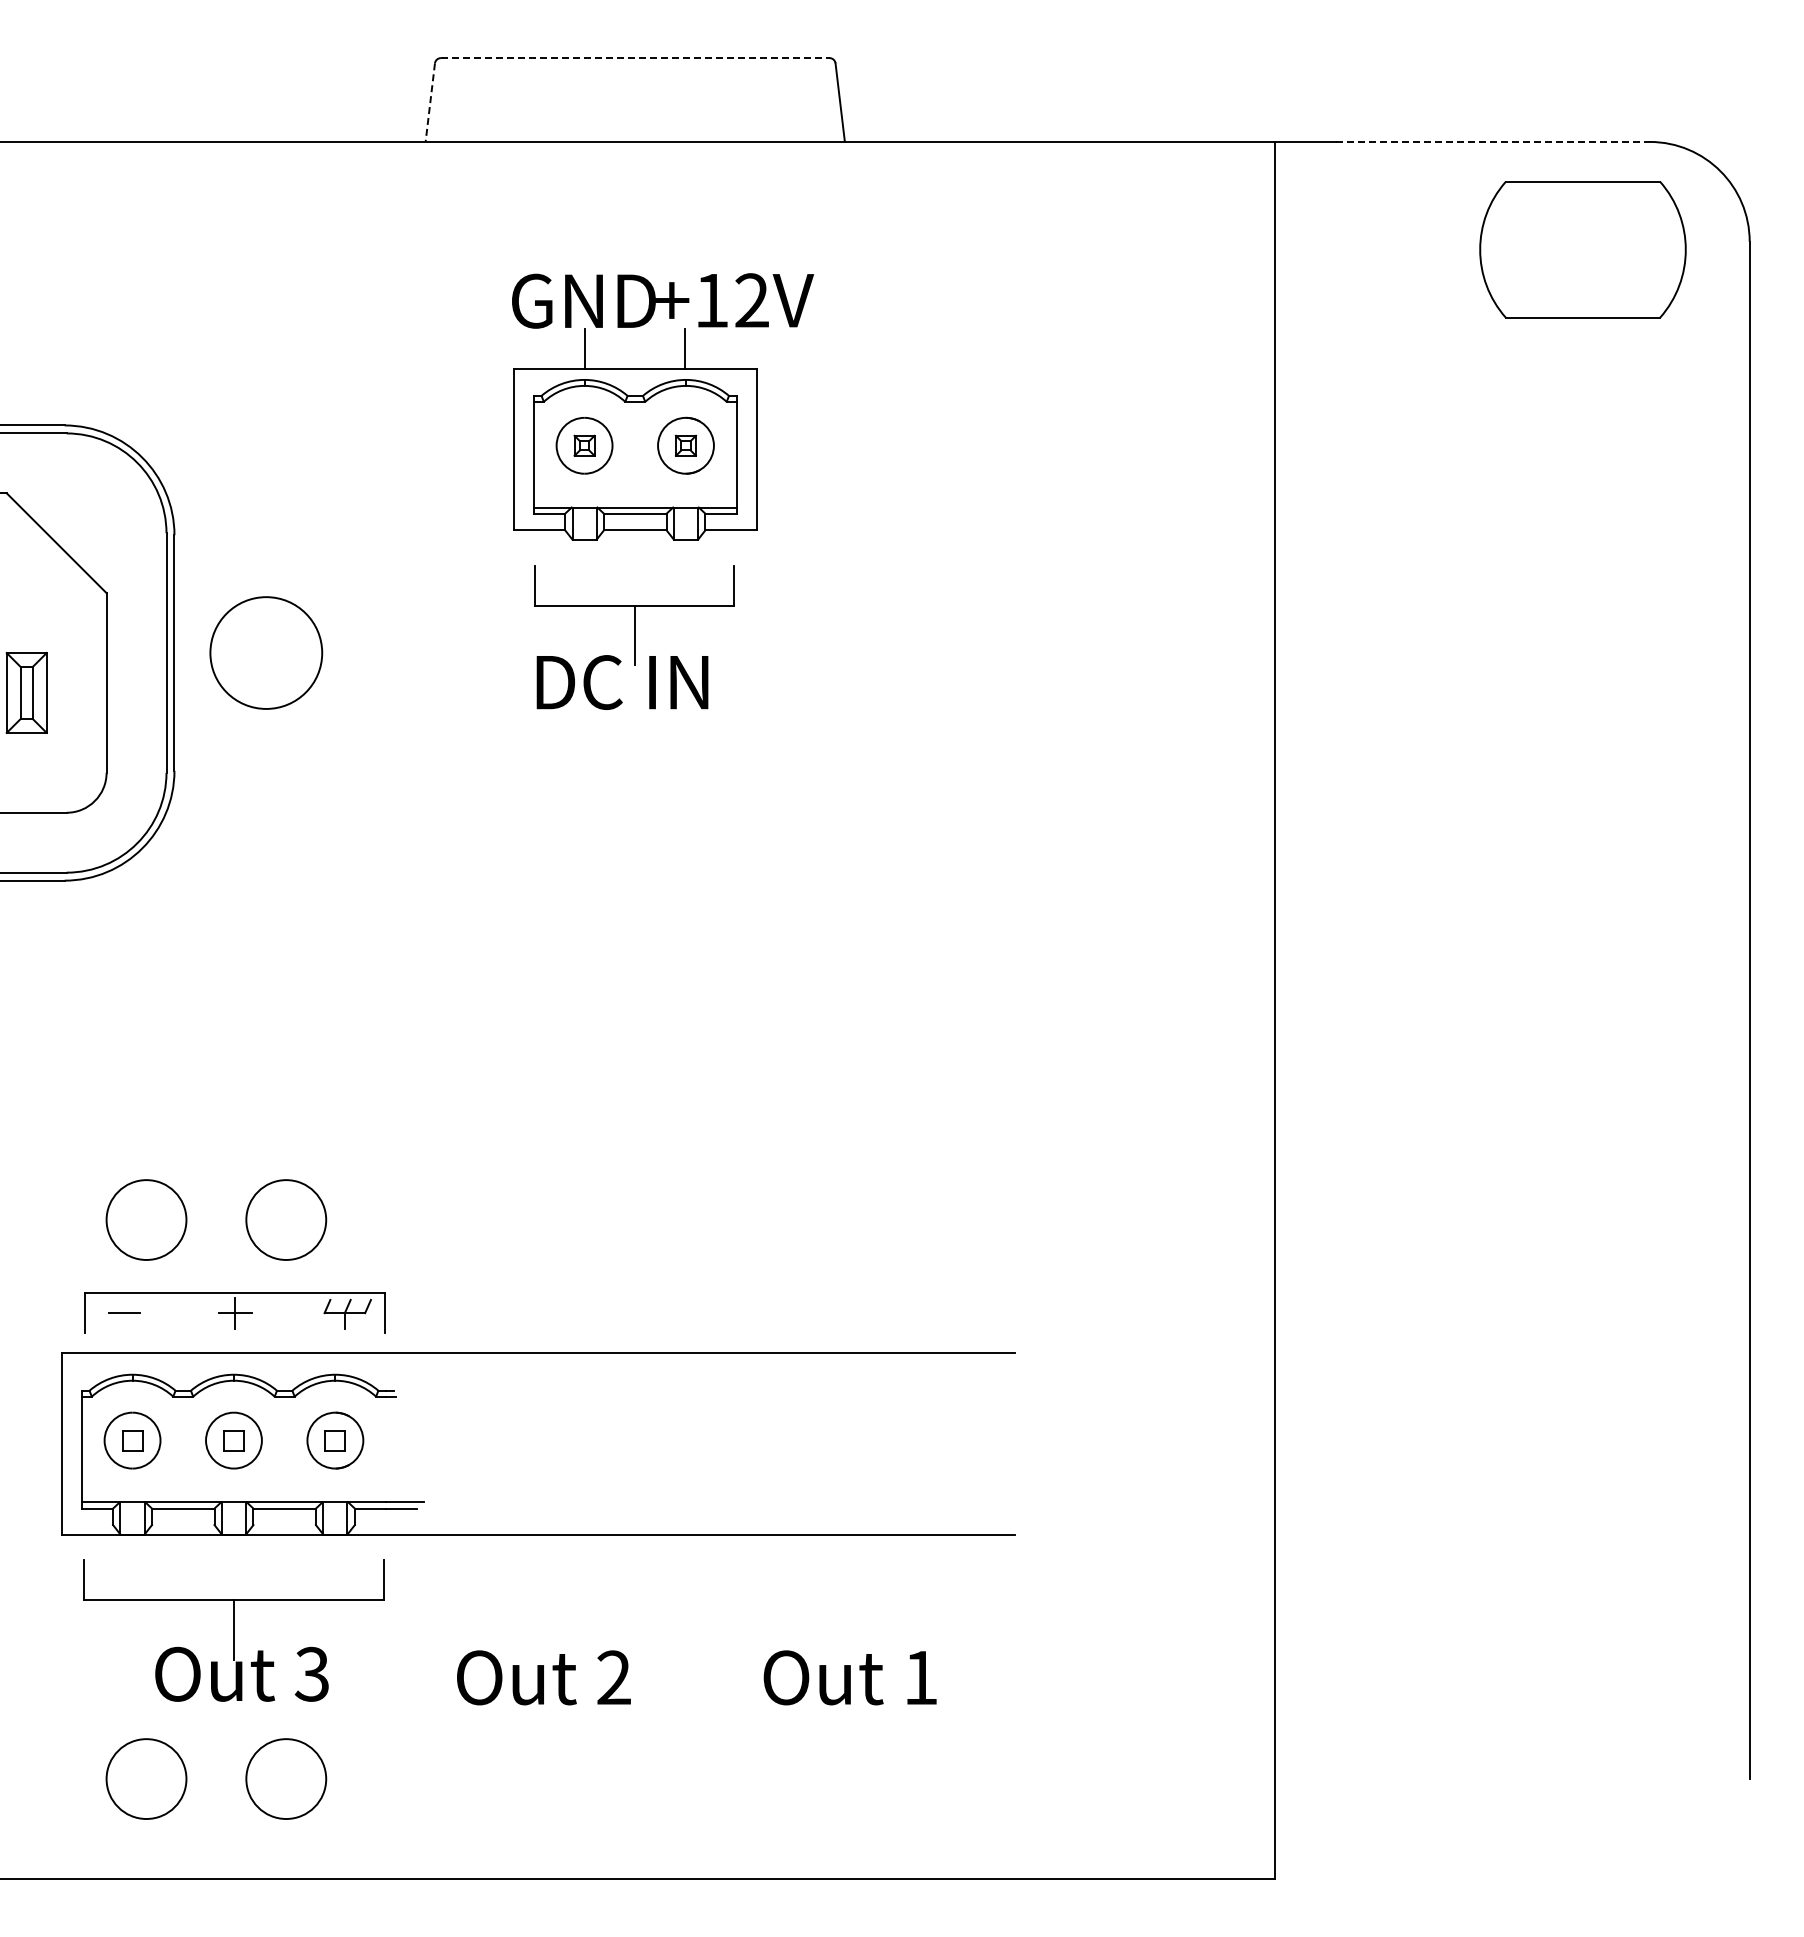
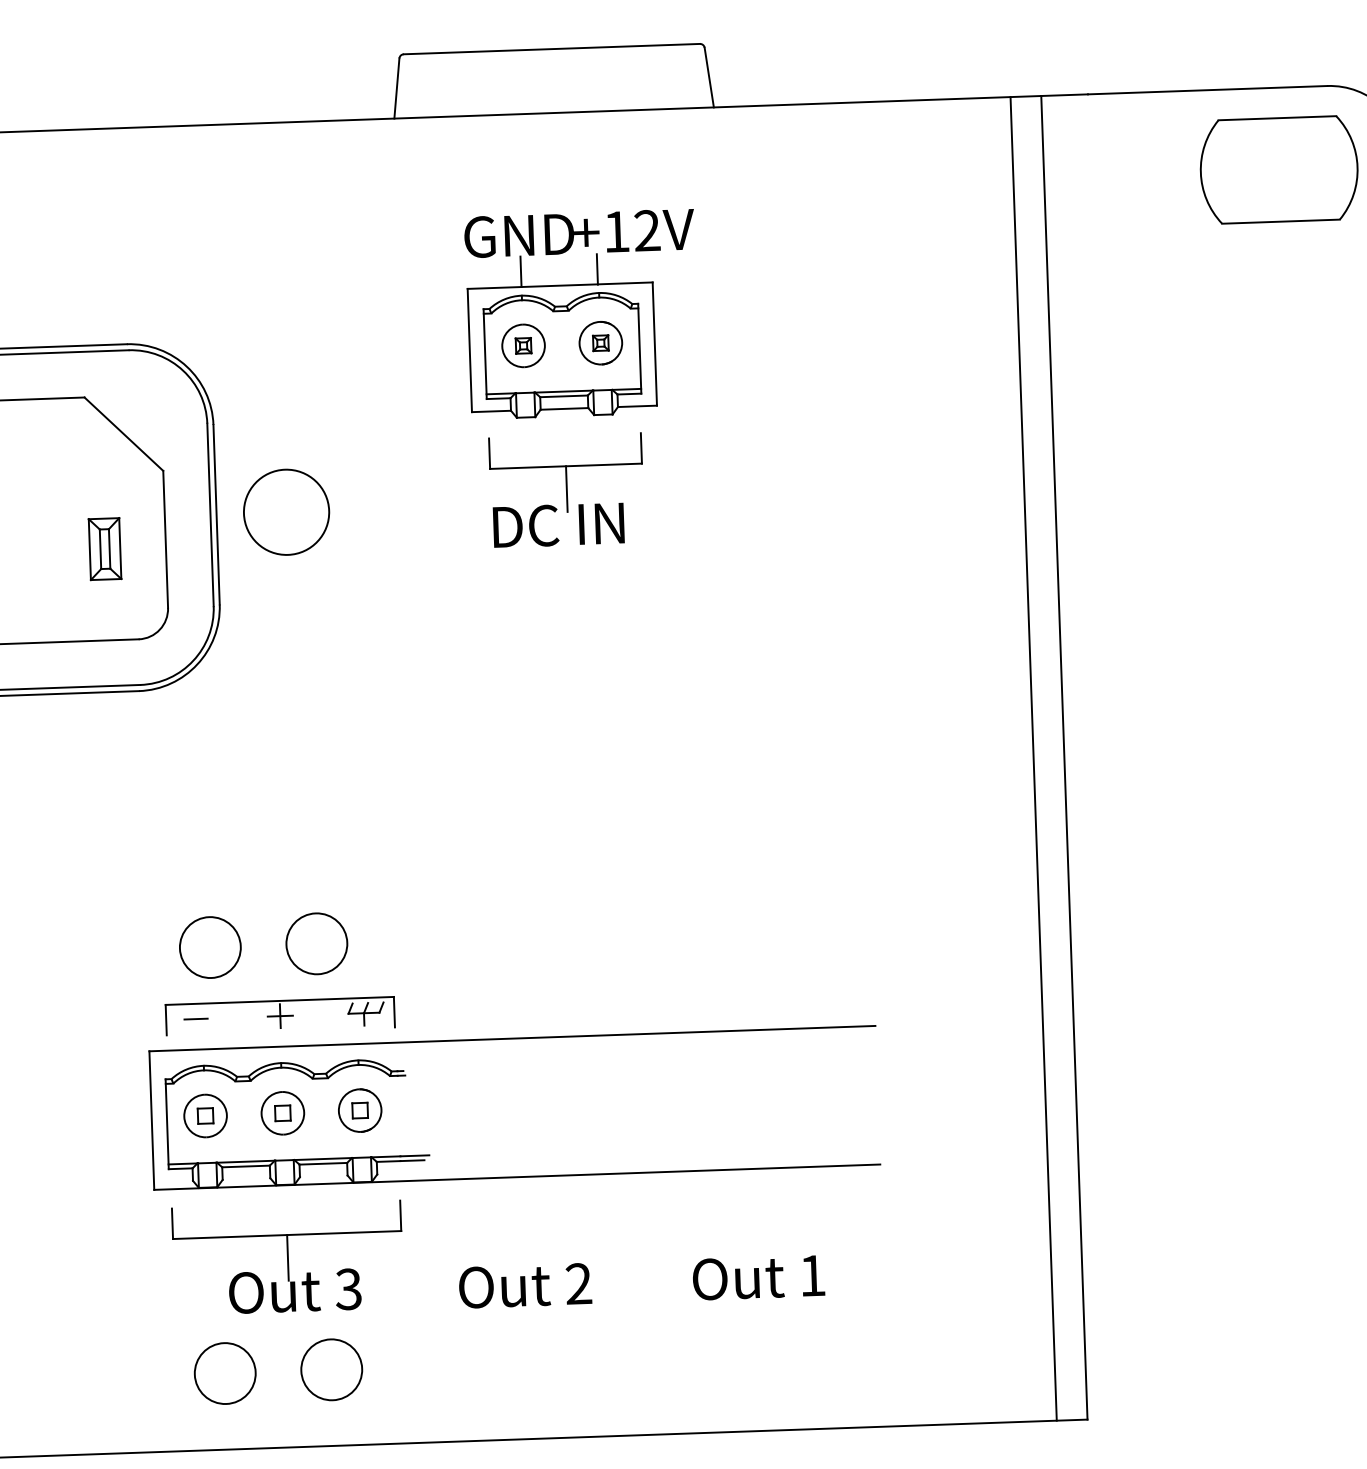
line: (635, 58) -> (552, 49), dashed -> solid
line: (430, 102) -> (397, 88), dashed -> solid
line: (1493, 141) -> (1208, 89), dashed -> solid
line: (1234, 1009) -> (1033, 758), added

